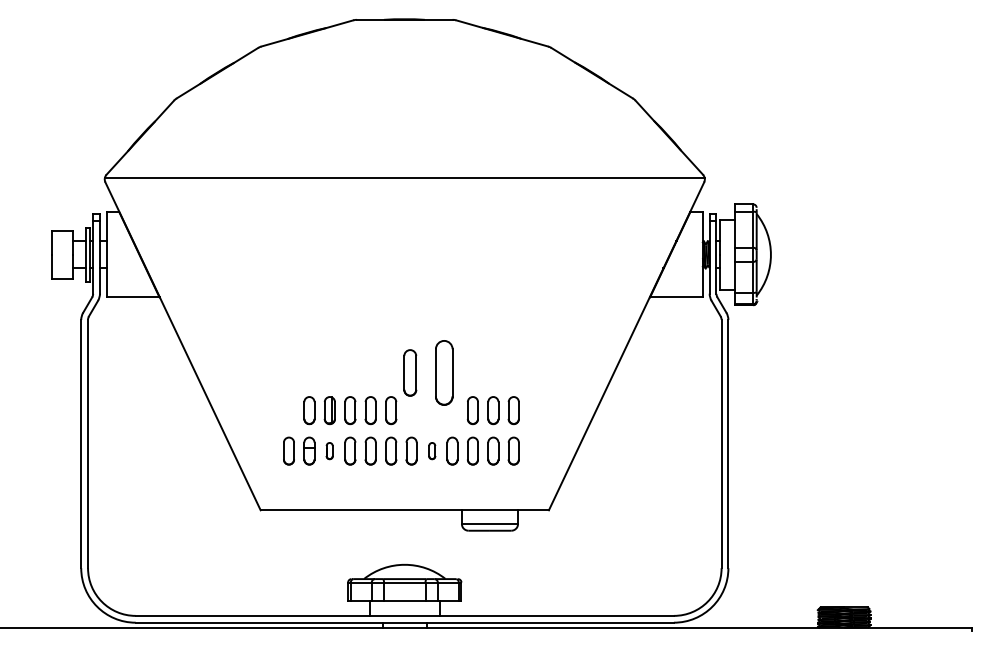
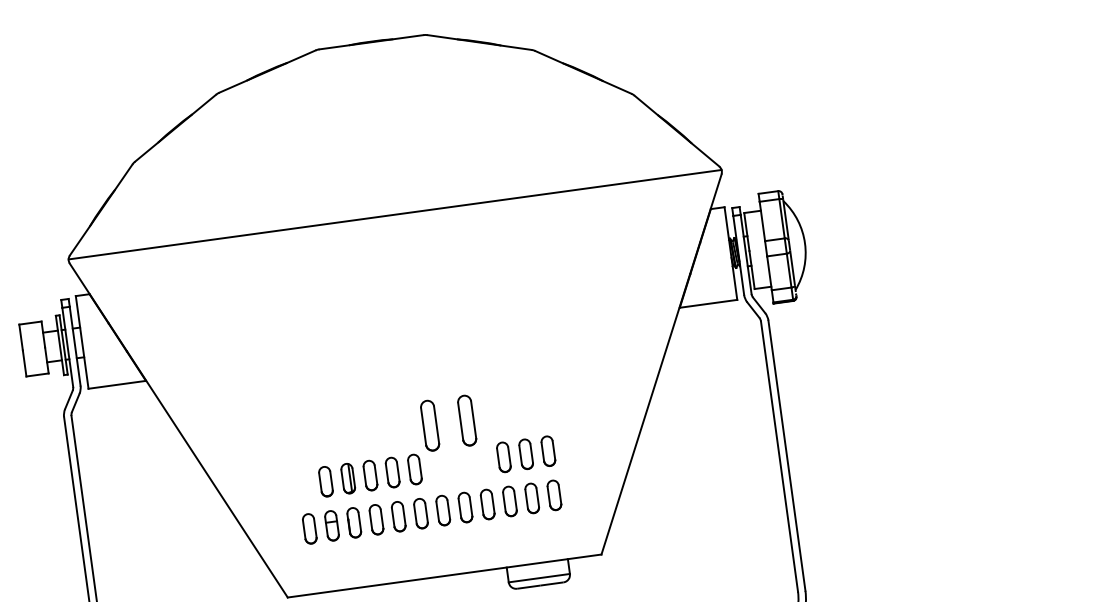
part: (444, 372) -> (467, 420), size x0.71
part: (329, 450) -> (353, 522), size x1.67
part: (432, 450) -> (465, 506), size x1.67

